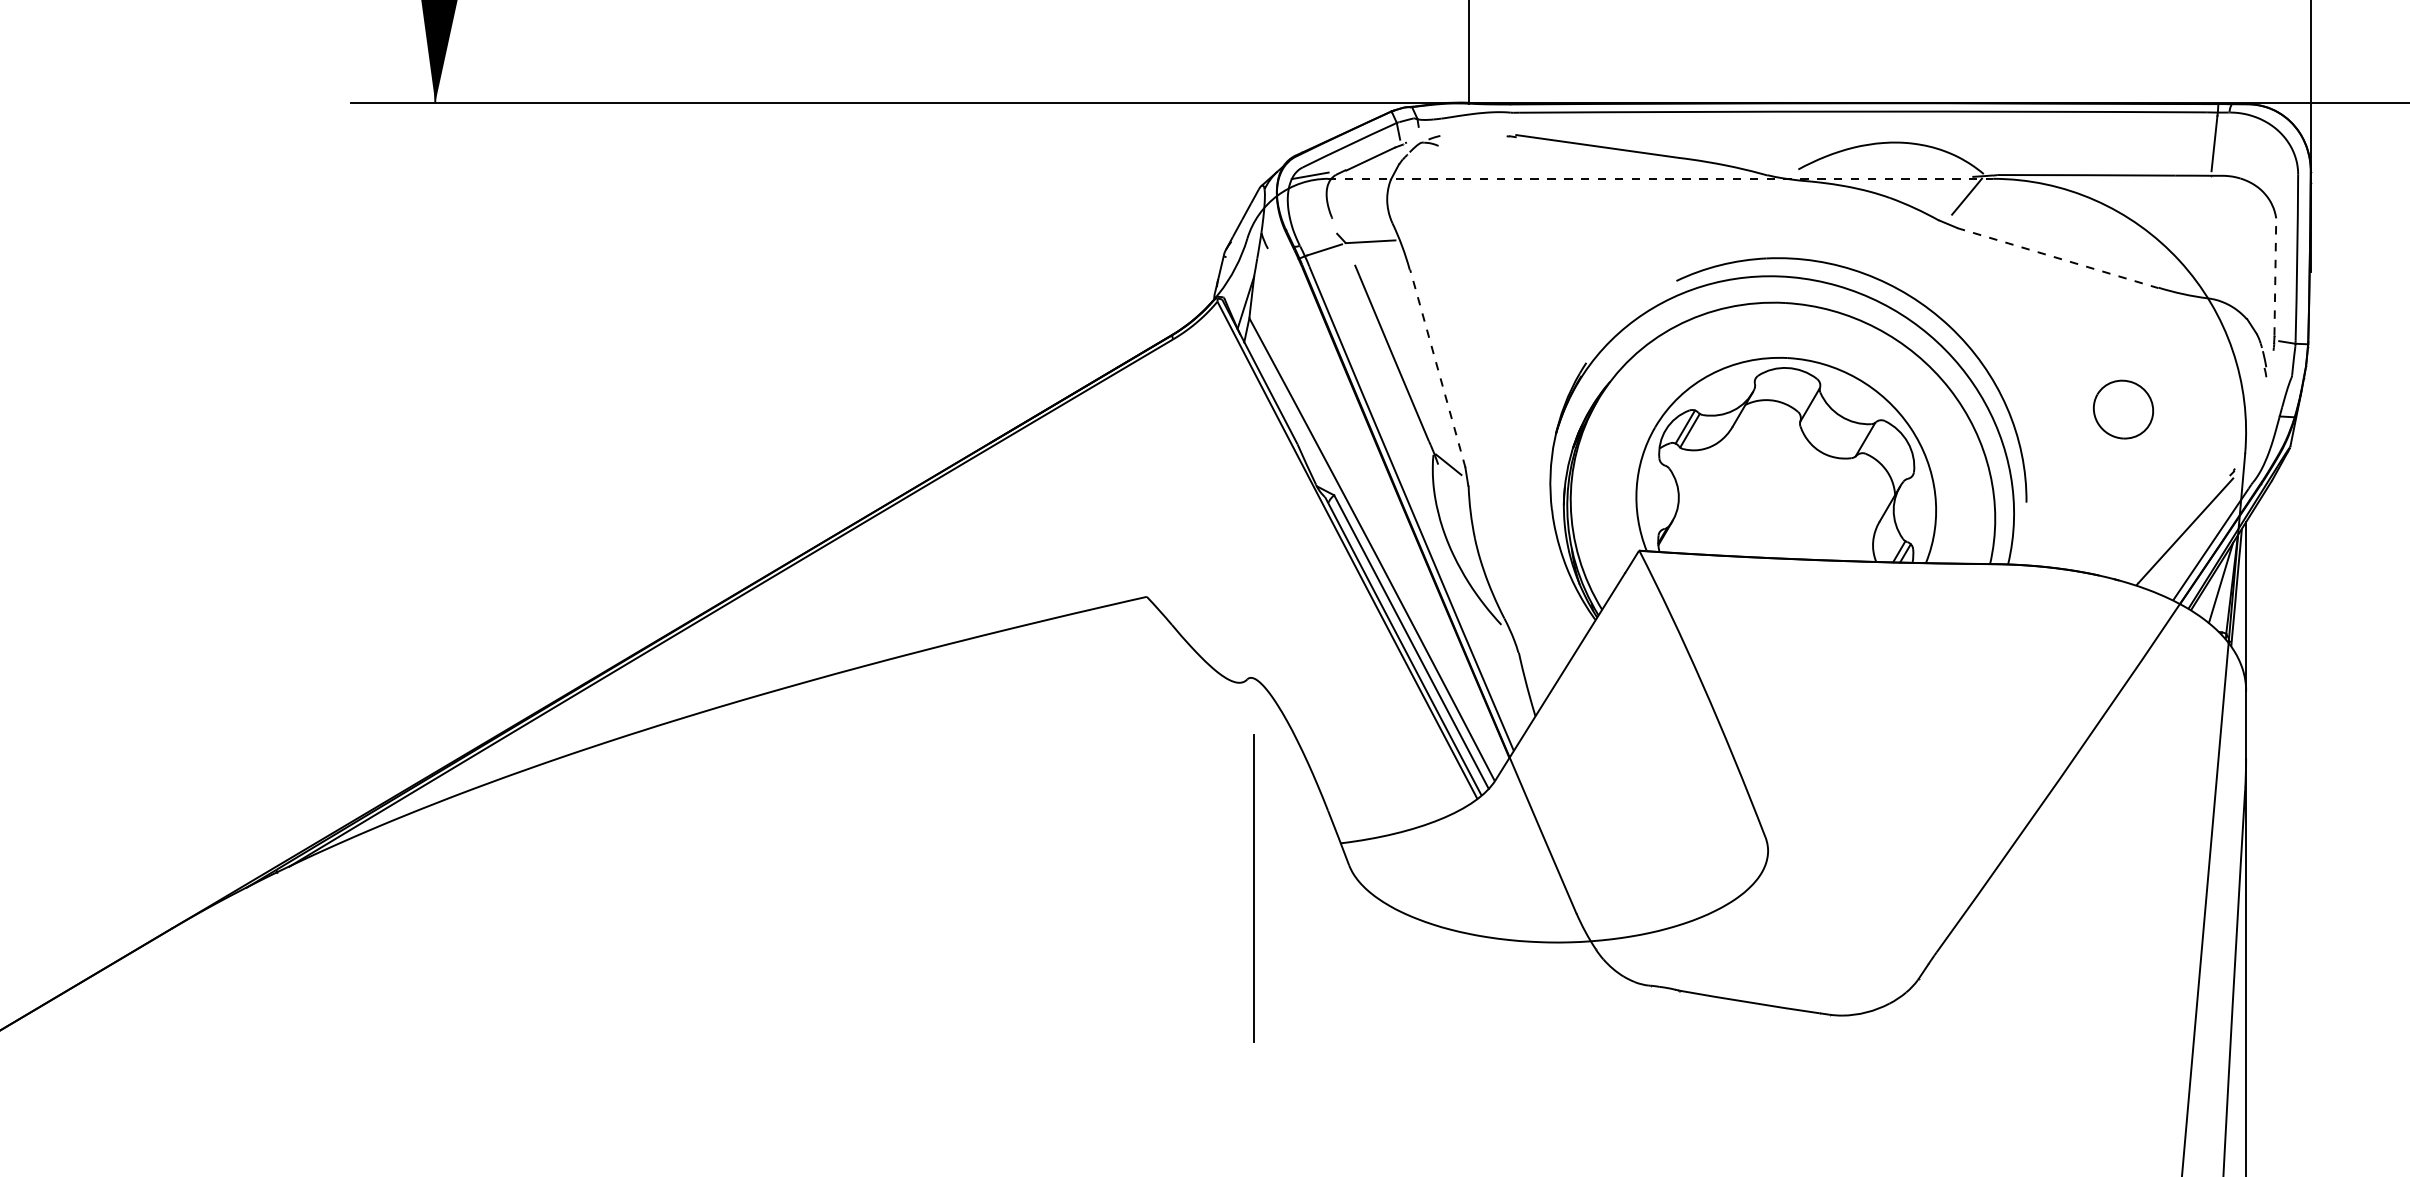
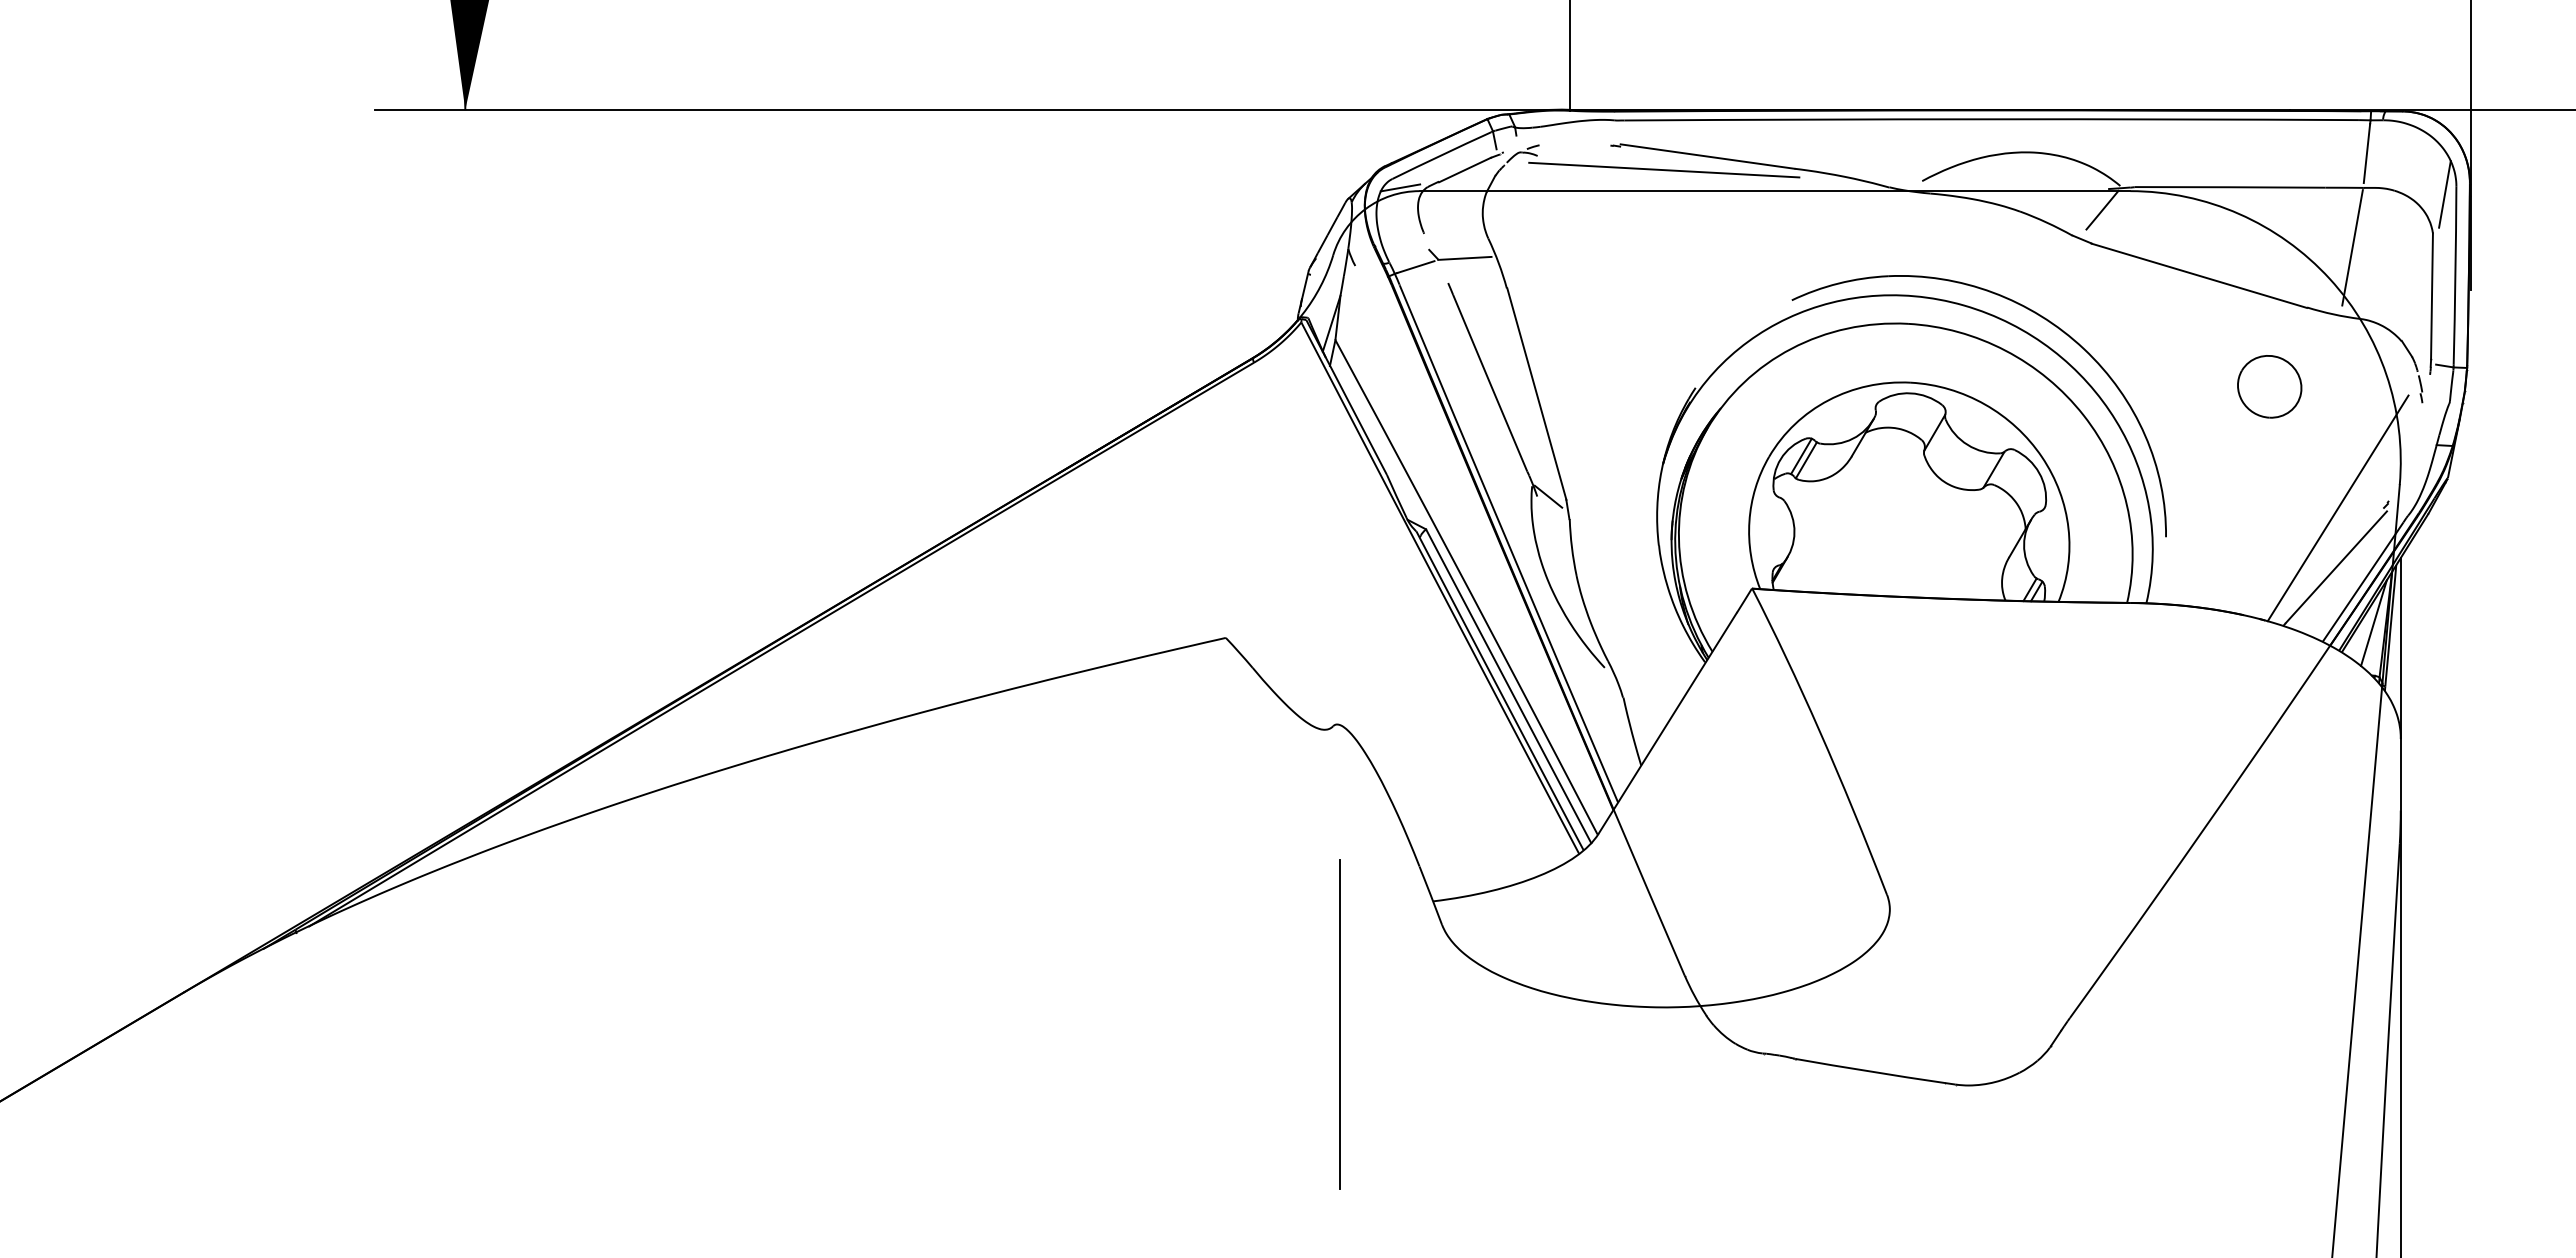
line: (1557, 158) -> (1664, 169), added
line: (1661, 179) -> (1775, 191), dashed -> solid
line: (2287, 181) -> (2444, 194), added
line: (2200, 231) -> (2352, 247), added
line: (2057, 257) -> (2199, 275), dashed -> solid
line: (2275, 277) -> (2432, 296), dashed -> solid
line: (1437, 369) -> (1536, 394), dashed -> solid
part: (2123, 409) -> (2269, 386), moved
line: (2186, 475) -> (2337, 508), added
line: (1253, 888) -> (1339, 1024), moved

